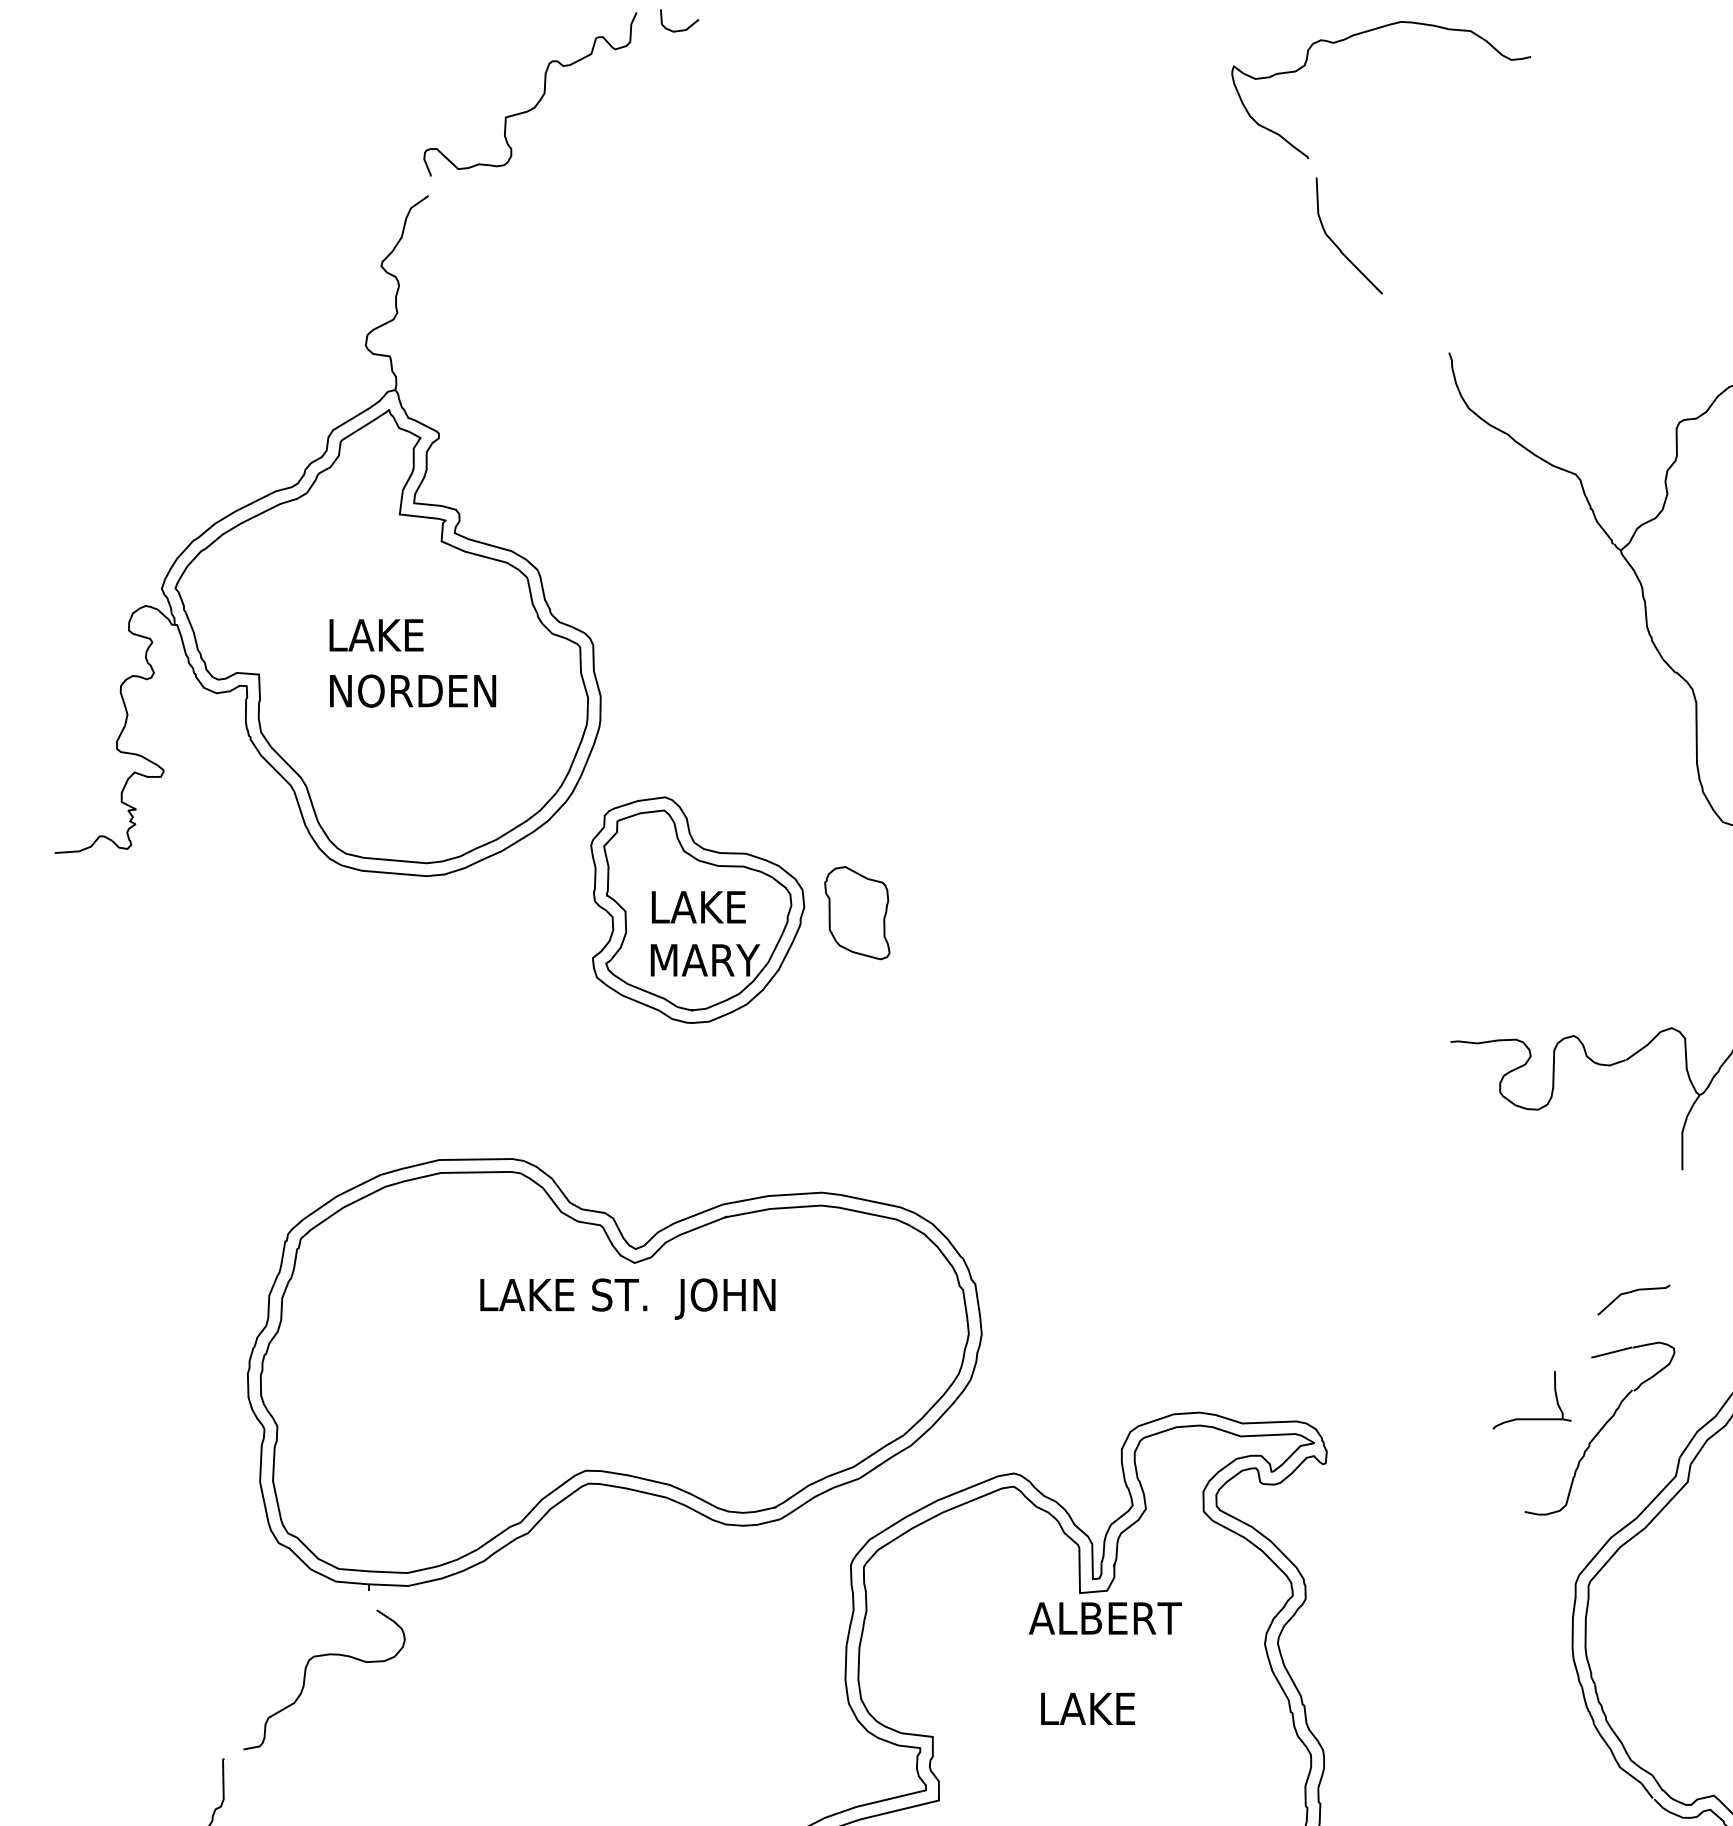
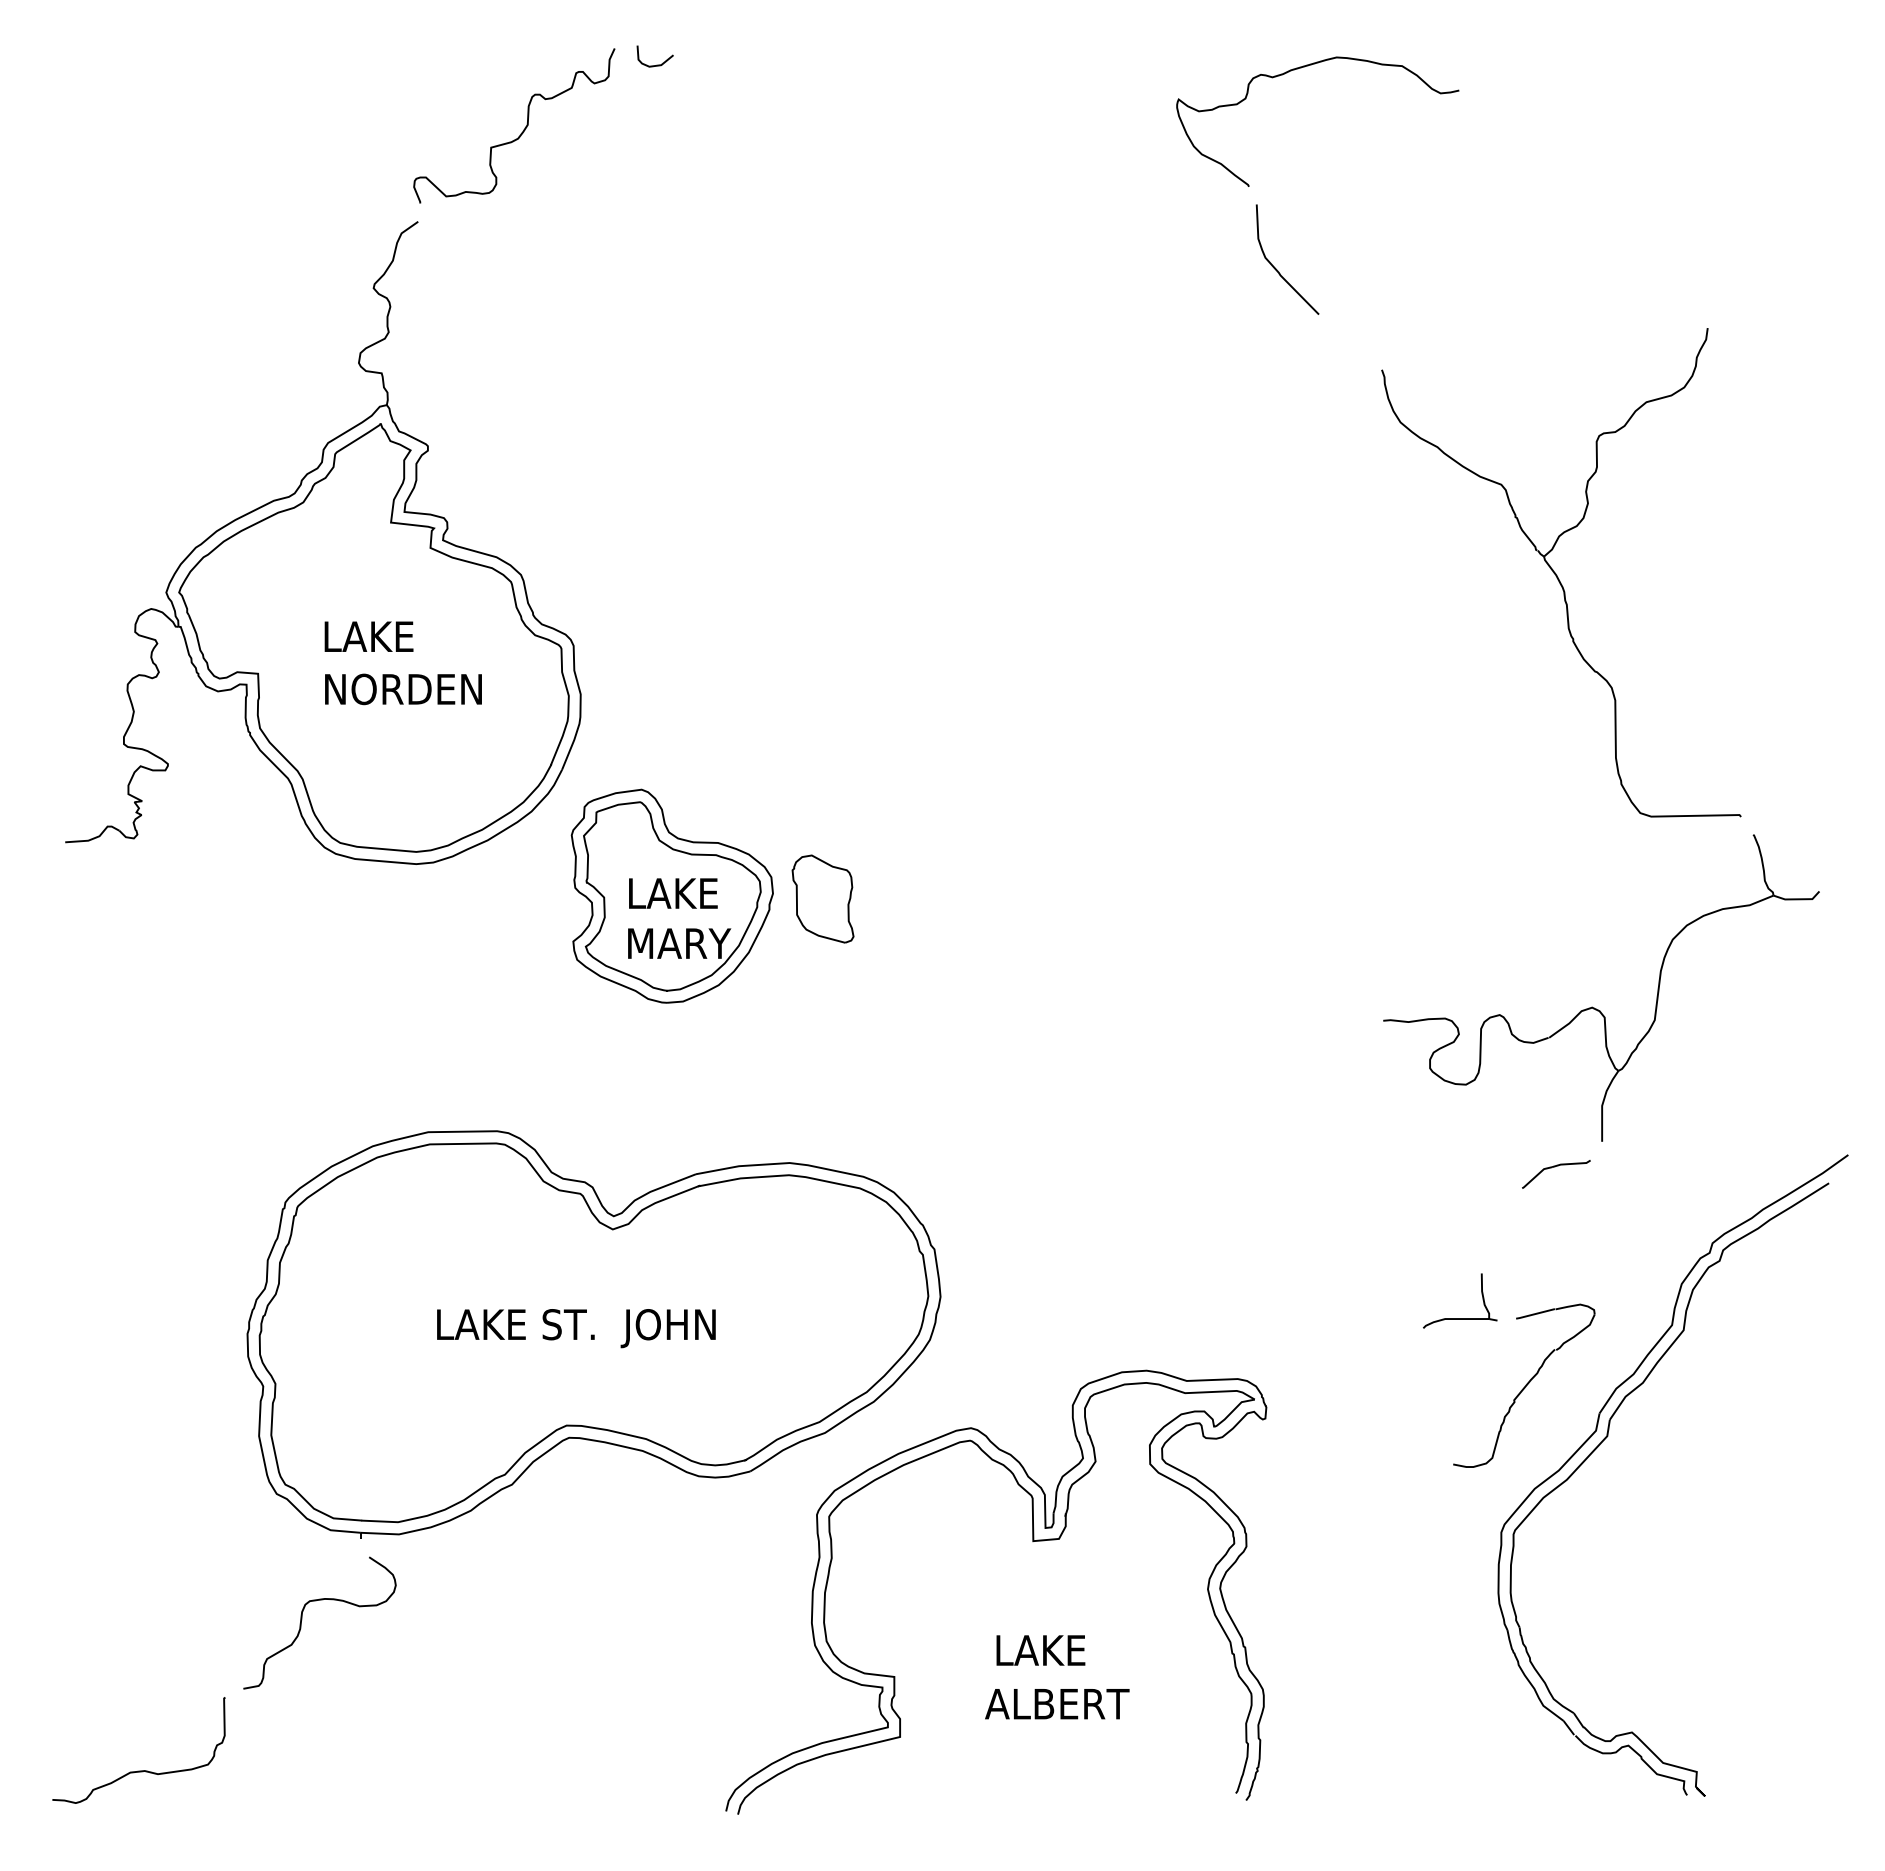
part: (1632, 1292) -> (1555, 1167), moved
text: (628, 1299) -> (576, 1328), moved
part: (1532, 1418) -> (1460, 1318), moved
text: (1105, 1618) -> (1057, 1704), moved

